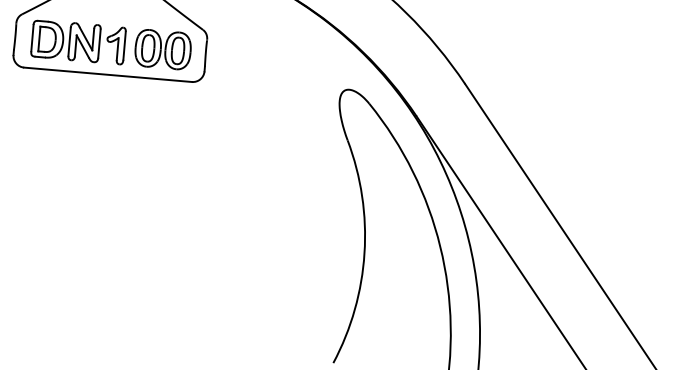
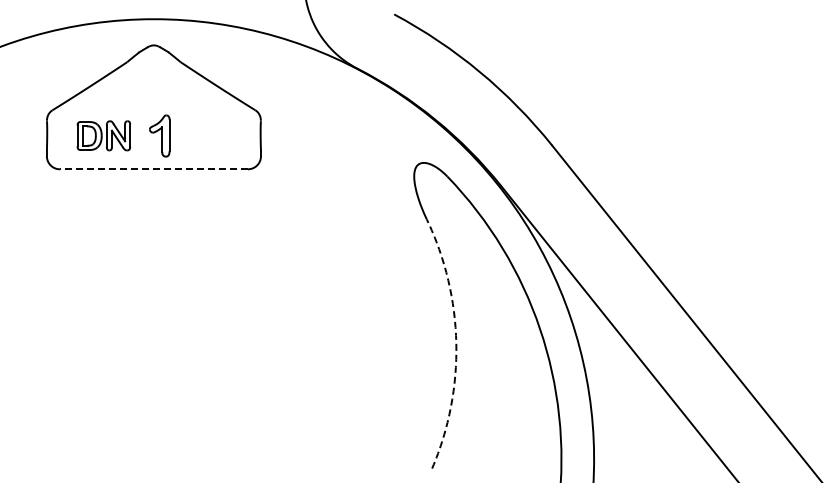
part: (65, 40) -> (103, 135), size x0.7
part: (162, 49) -> (212, 135), removed
line: (107, 74) -> (153, 169), solid -> dashed
arc: (364, 253) -> (456, 343), solid -> dashed

